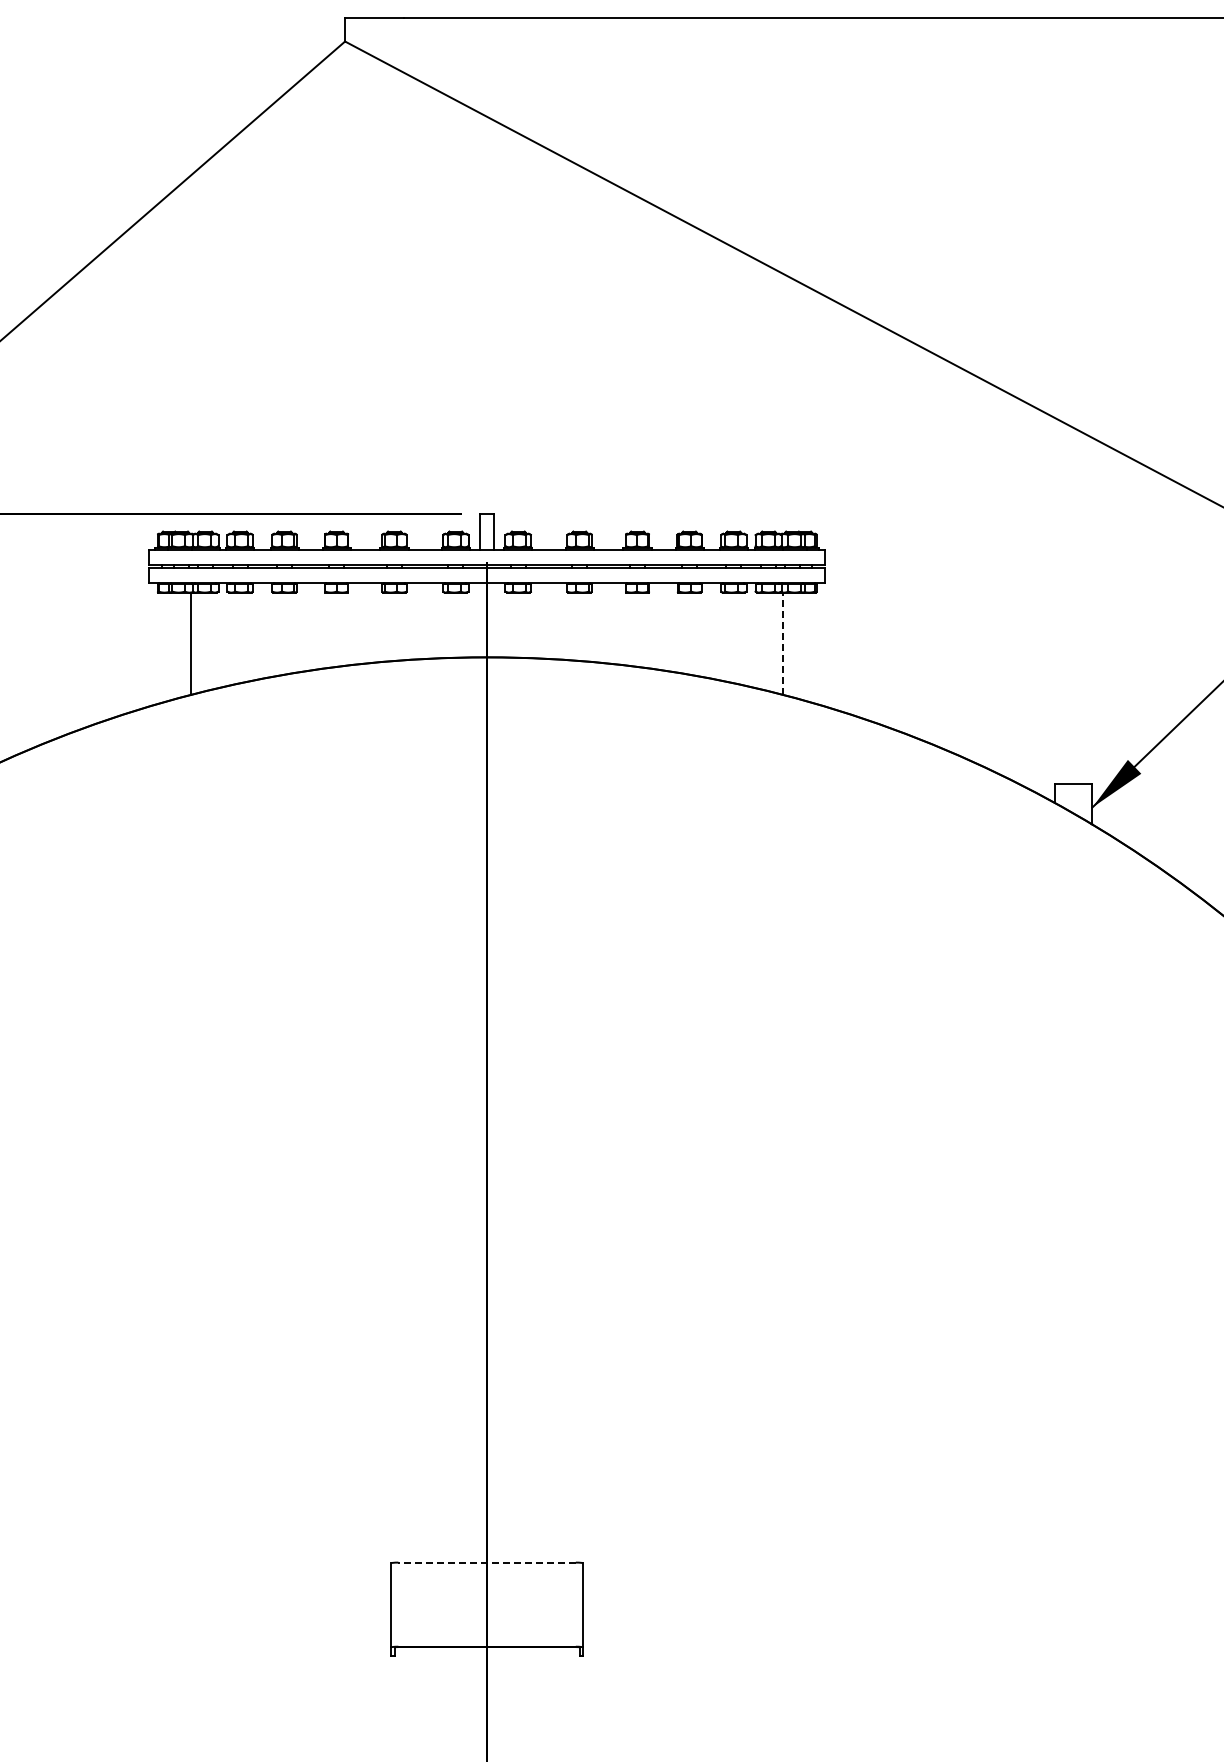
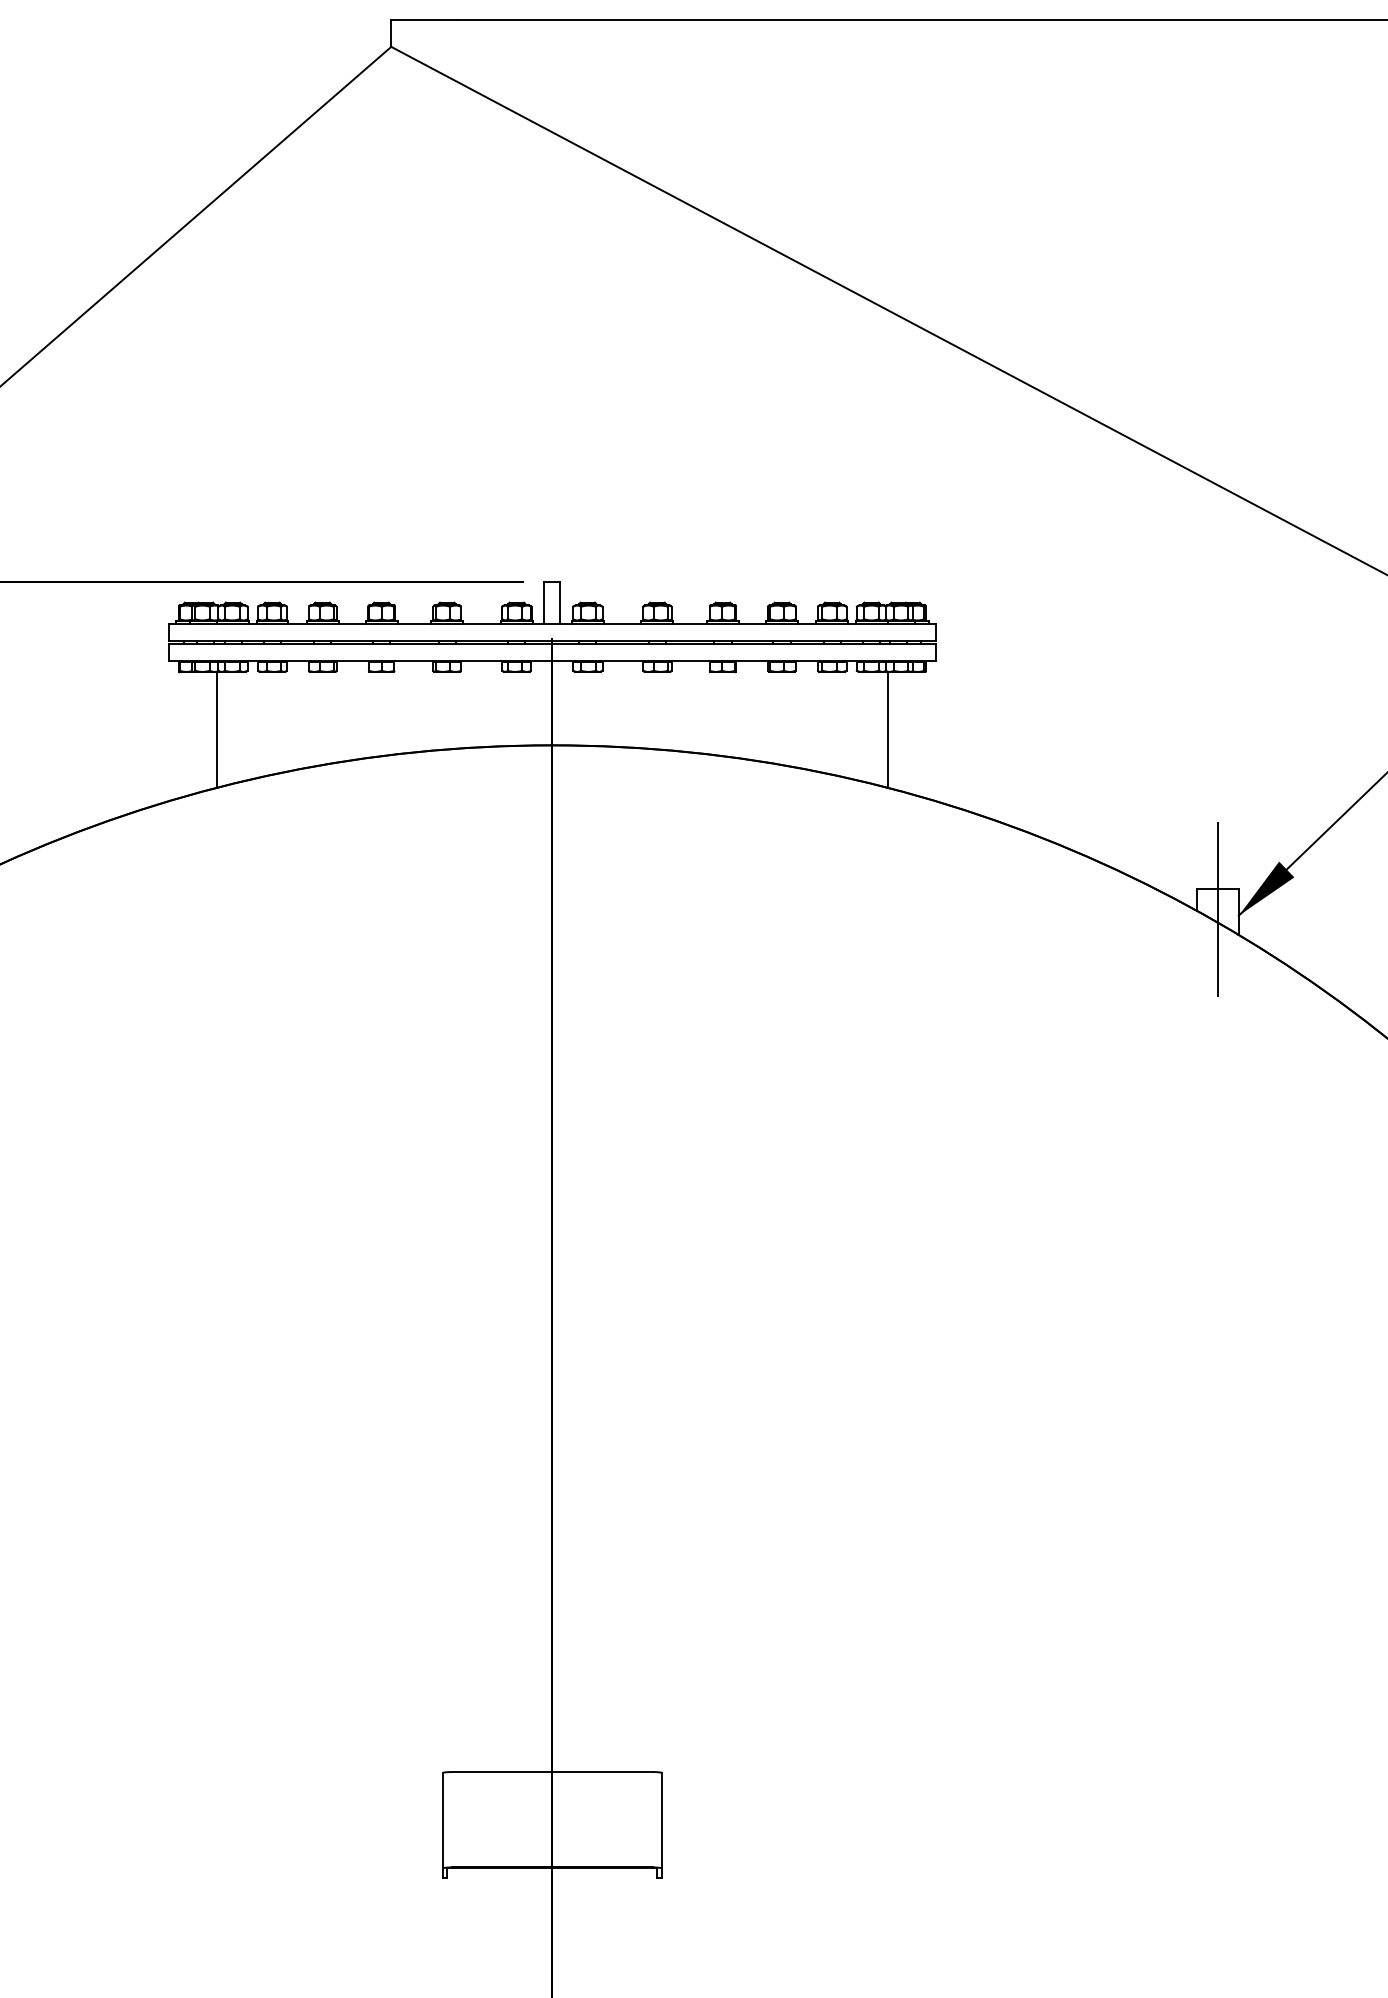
line: (782, 643) -> (887, 729), dashed -> solid
line: (1073, 801) -> (1217, 908), added
line: (487, 1562) -> (552, 1771), dashed -> solid

